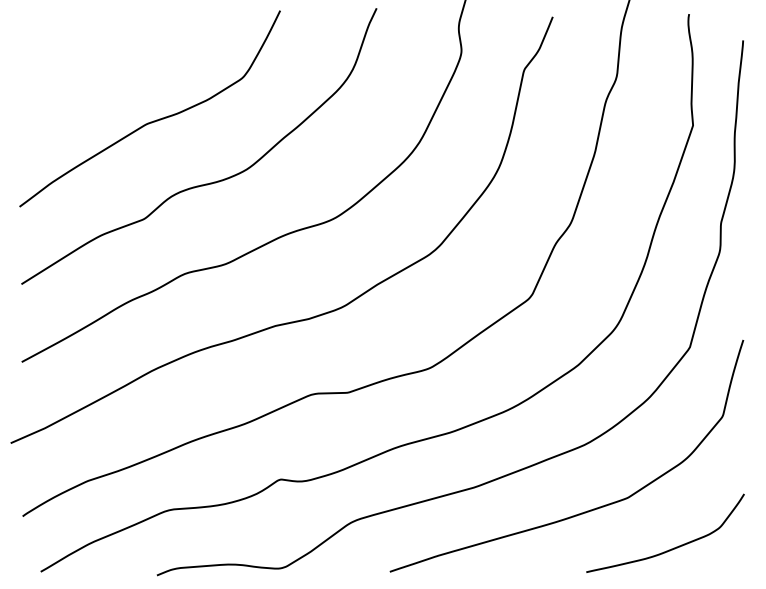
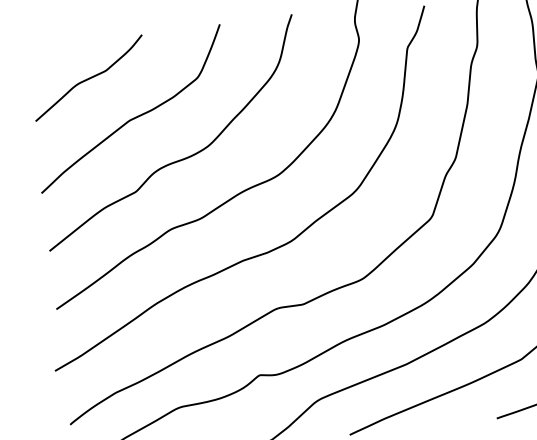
curve: (99, 61) -> (88, 77), added

